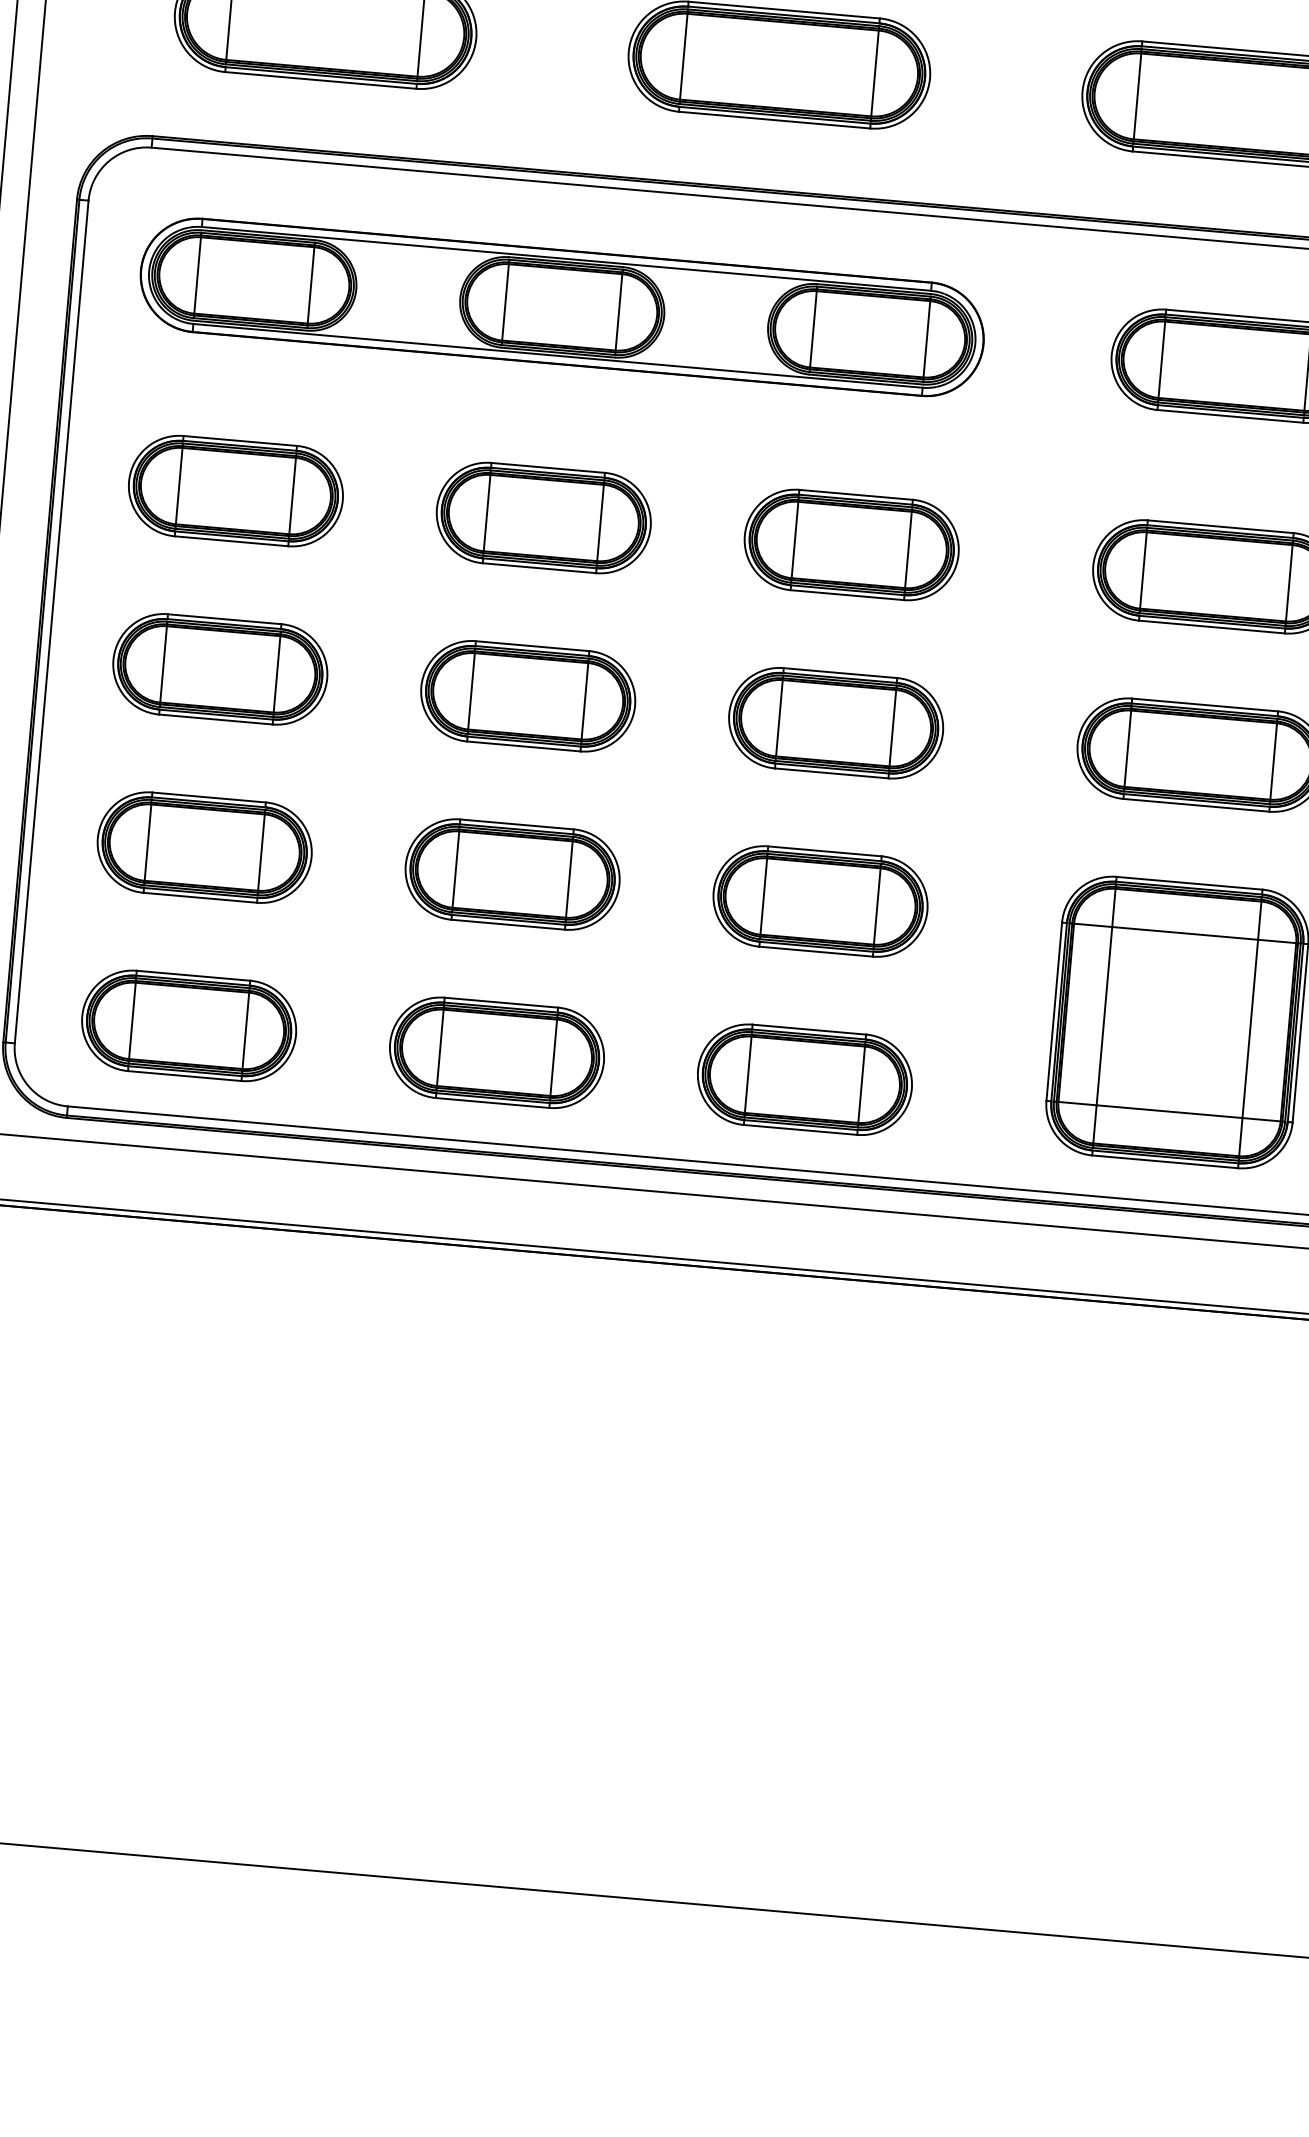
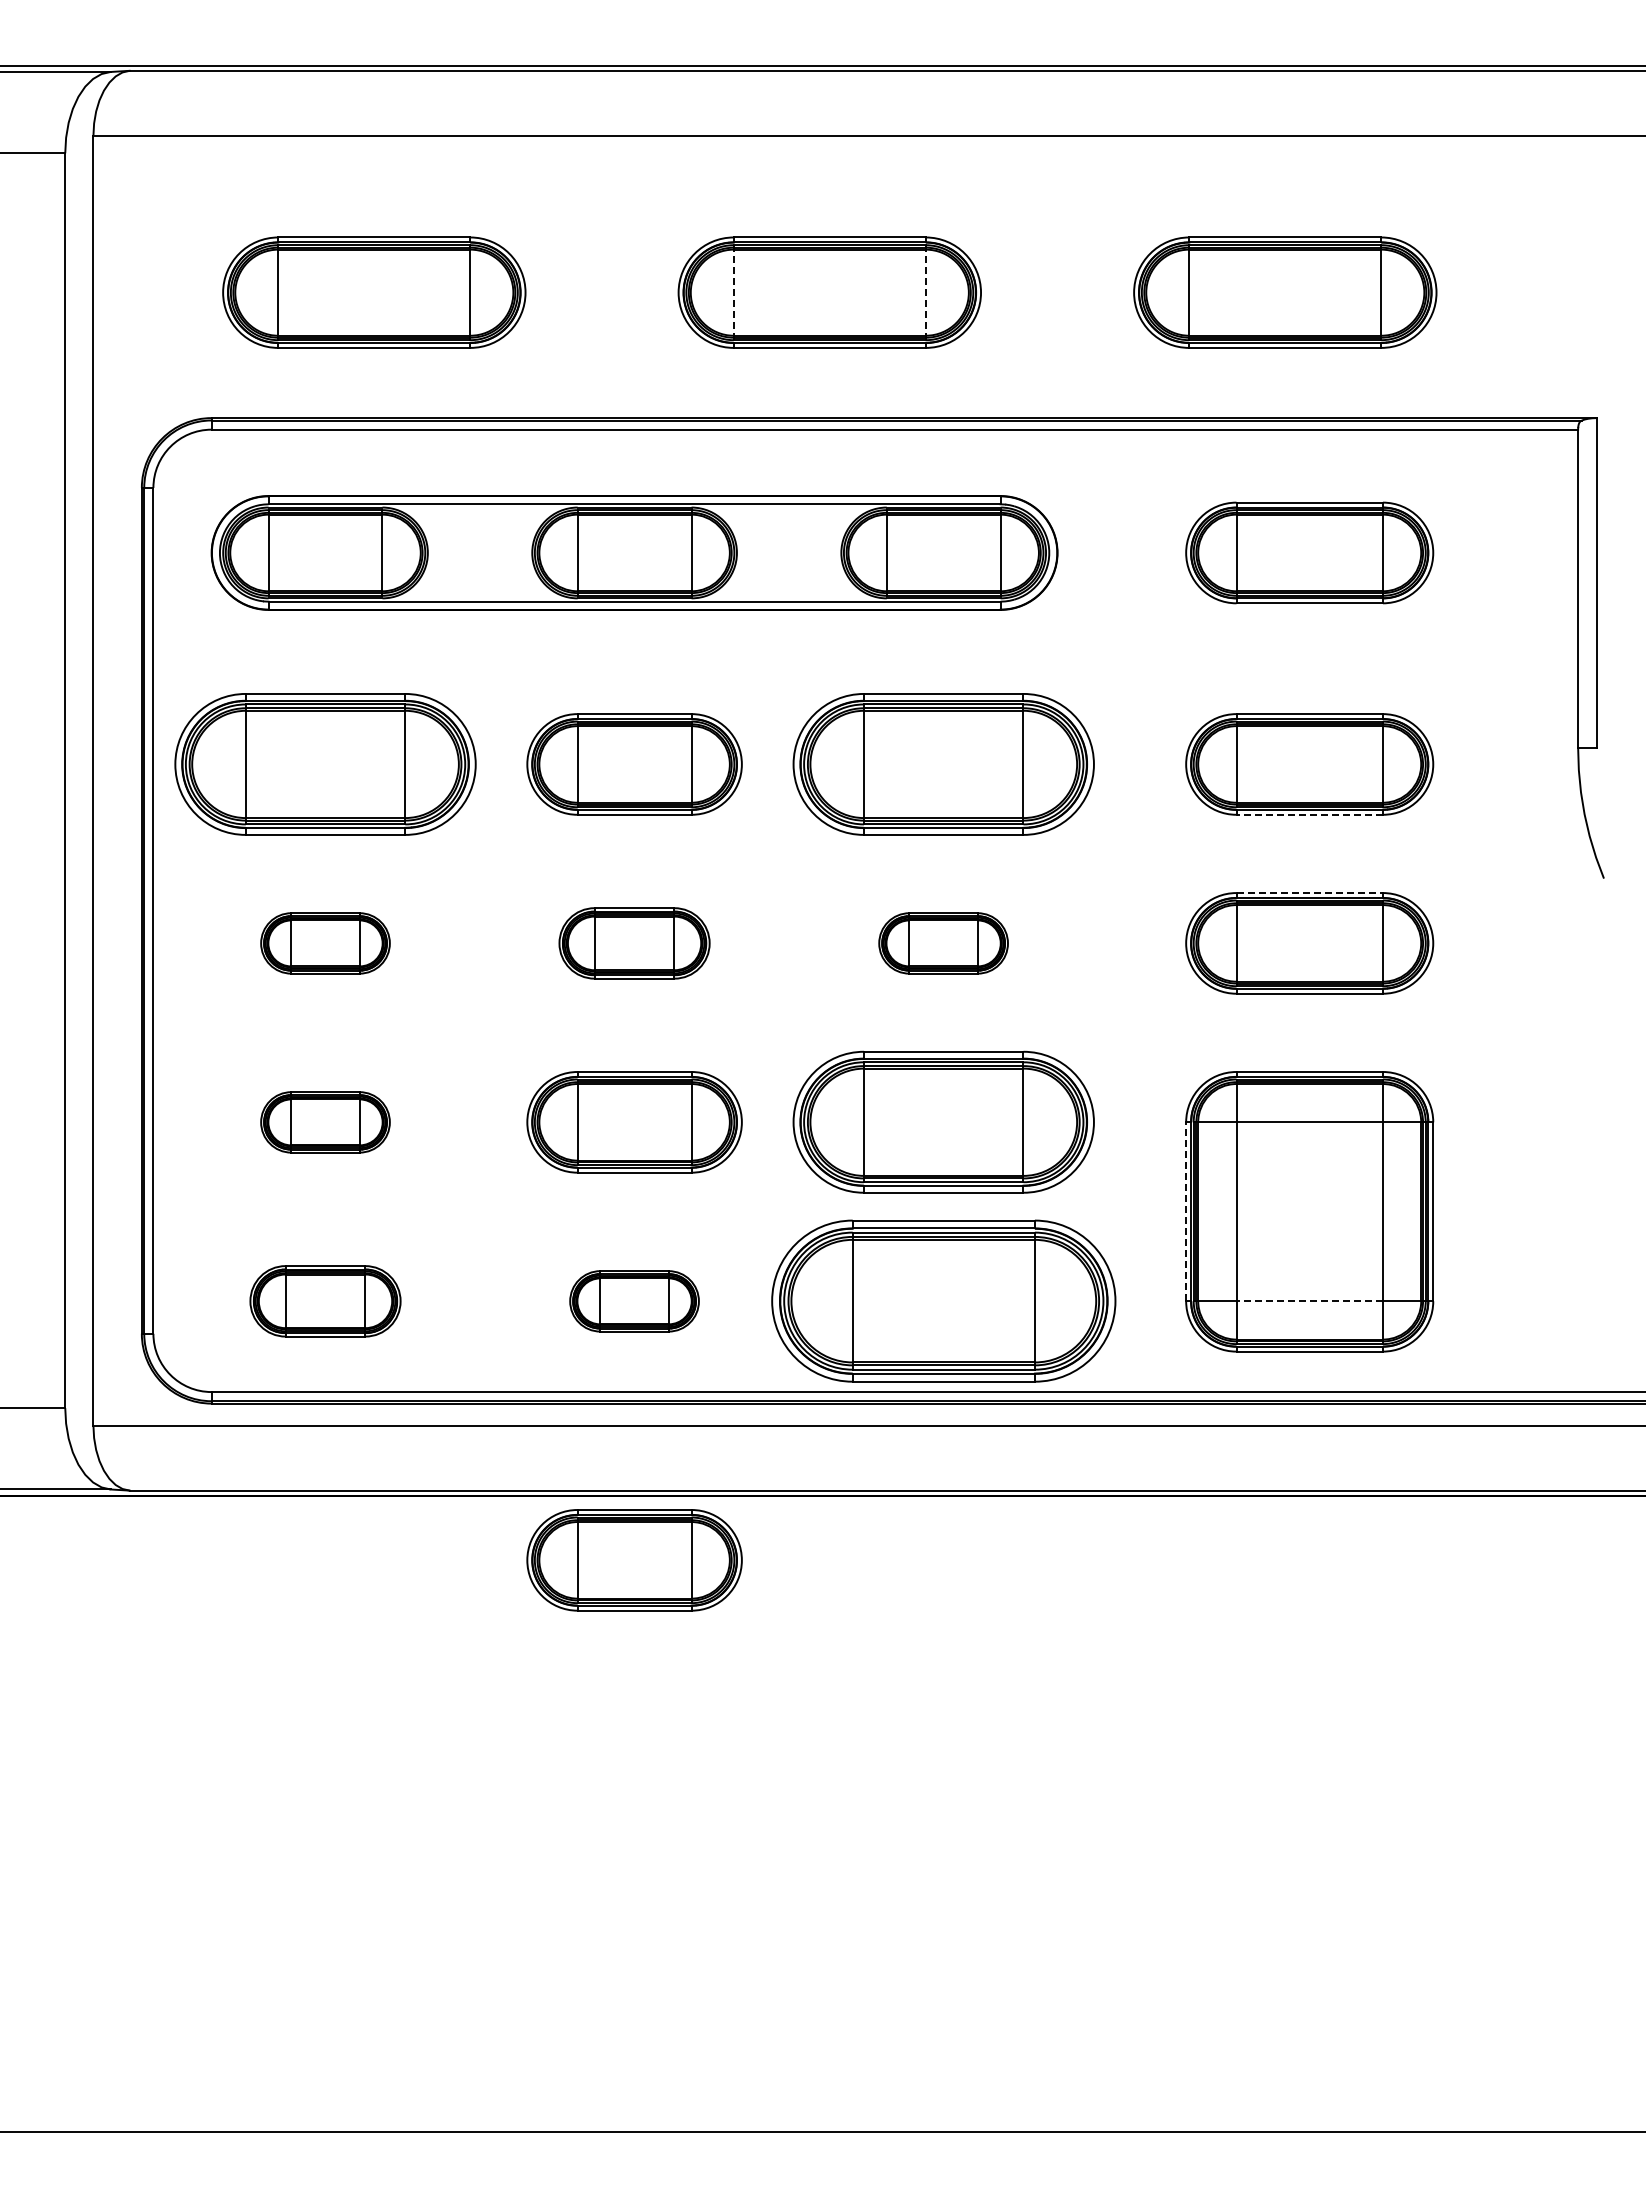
line: (683, 56) -> (733, 292), solid -> dashed
line: (874, 73) -> (925, 292), solid -> dashed
part: (235, 491) -> (325, 764), size x1.4
part: (851, 545) -> (943, 764), size x1.4
line: (1211, 626) -> (1309, 814), solid -> dashed
part: (220, 669) -> (325, 943), size x0.6
part: (528, 696) -> (634, 943), size x0.7
line: (1205, 705) -> (1310, 893), solid -> dashed
part: (835, 723) -> (943, 943), size x0.6
part: (204, 847) -> (325, 1122), size x0.6
part: (820, 901) -> (943, 1122), size x1.4
line: (1054, 1011) -> (1186, 1211), solid -> dashed
part: (189, 1026) -> (325, 1301), size x0.7
part: (496, 1053) -> (634, 1301), size x0.6
part: (804, 1079) -> (943, 1301), size x1.6
line: (1169, 1111) -> (1309, 1301), solid -> dashed
part: (474, 1311) -> (634, 1560), added

